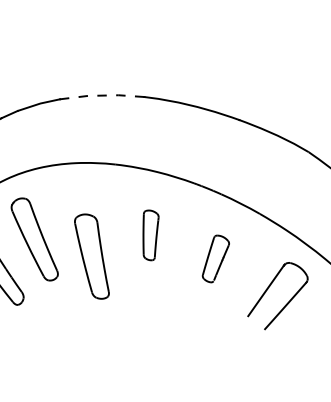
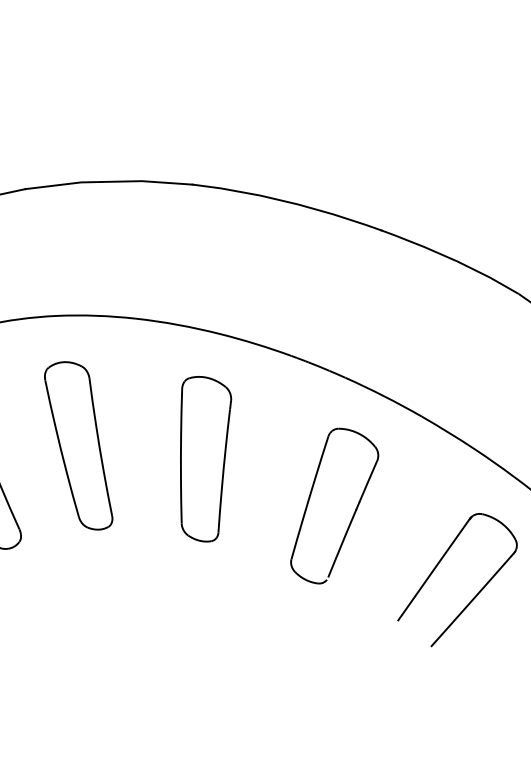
line: (101, 95) -> (107, 181), dashed -> solid
part: (150, 235) -> (204, 459), size x1.67
part: (91, 256) -> (77, 445), moved
part: (215, 258) -> (333, 505), size x1.67

